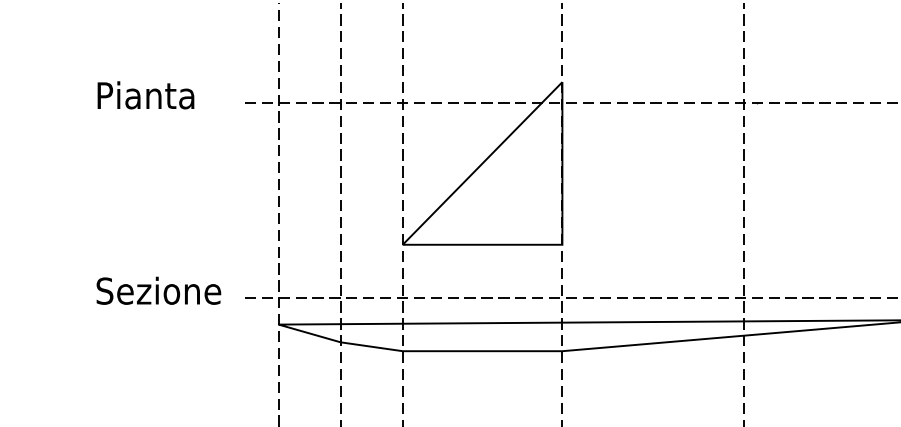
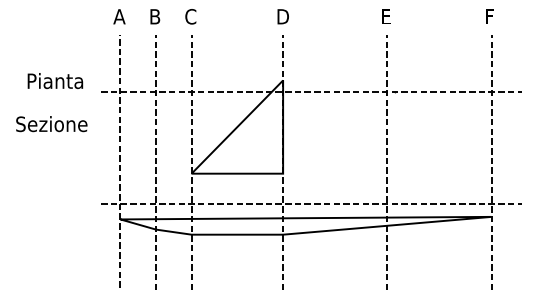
text: (146, 94) -> (55, 80), moved
text: (158, 291) -> (51, 124), moved

